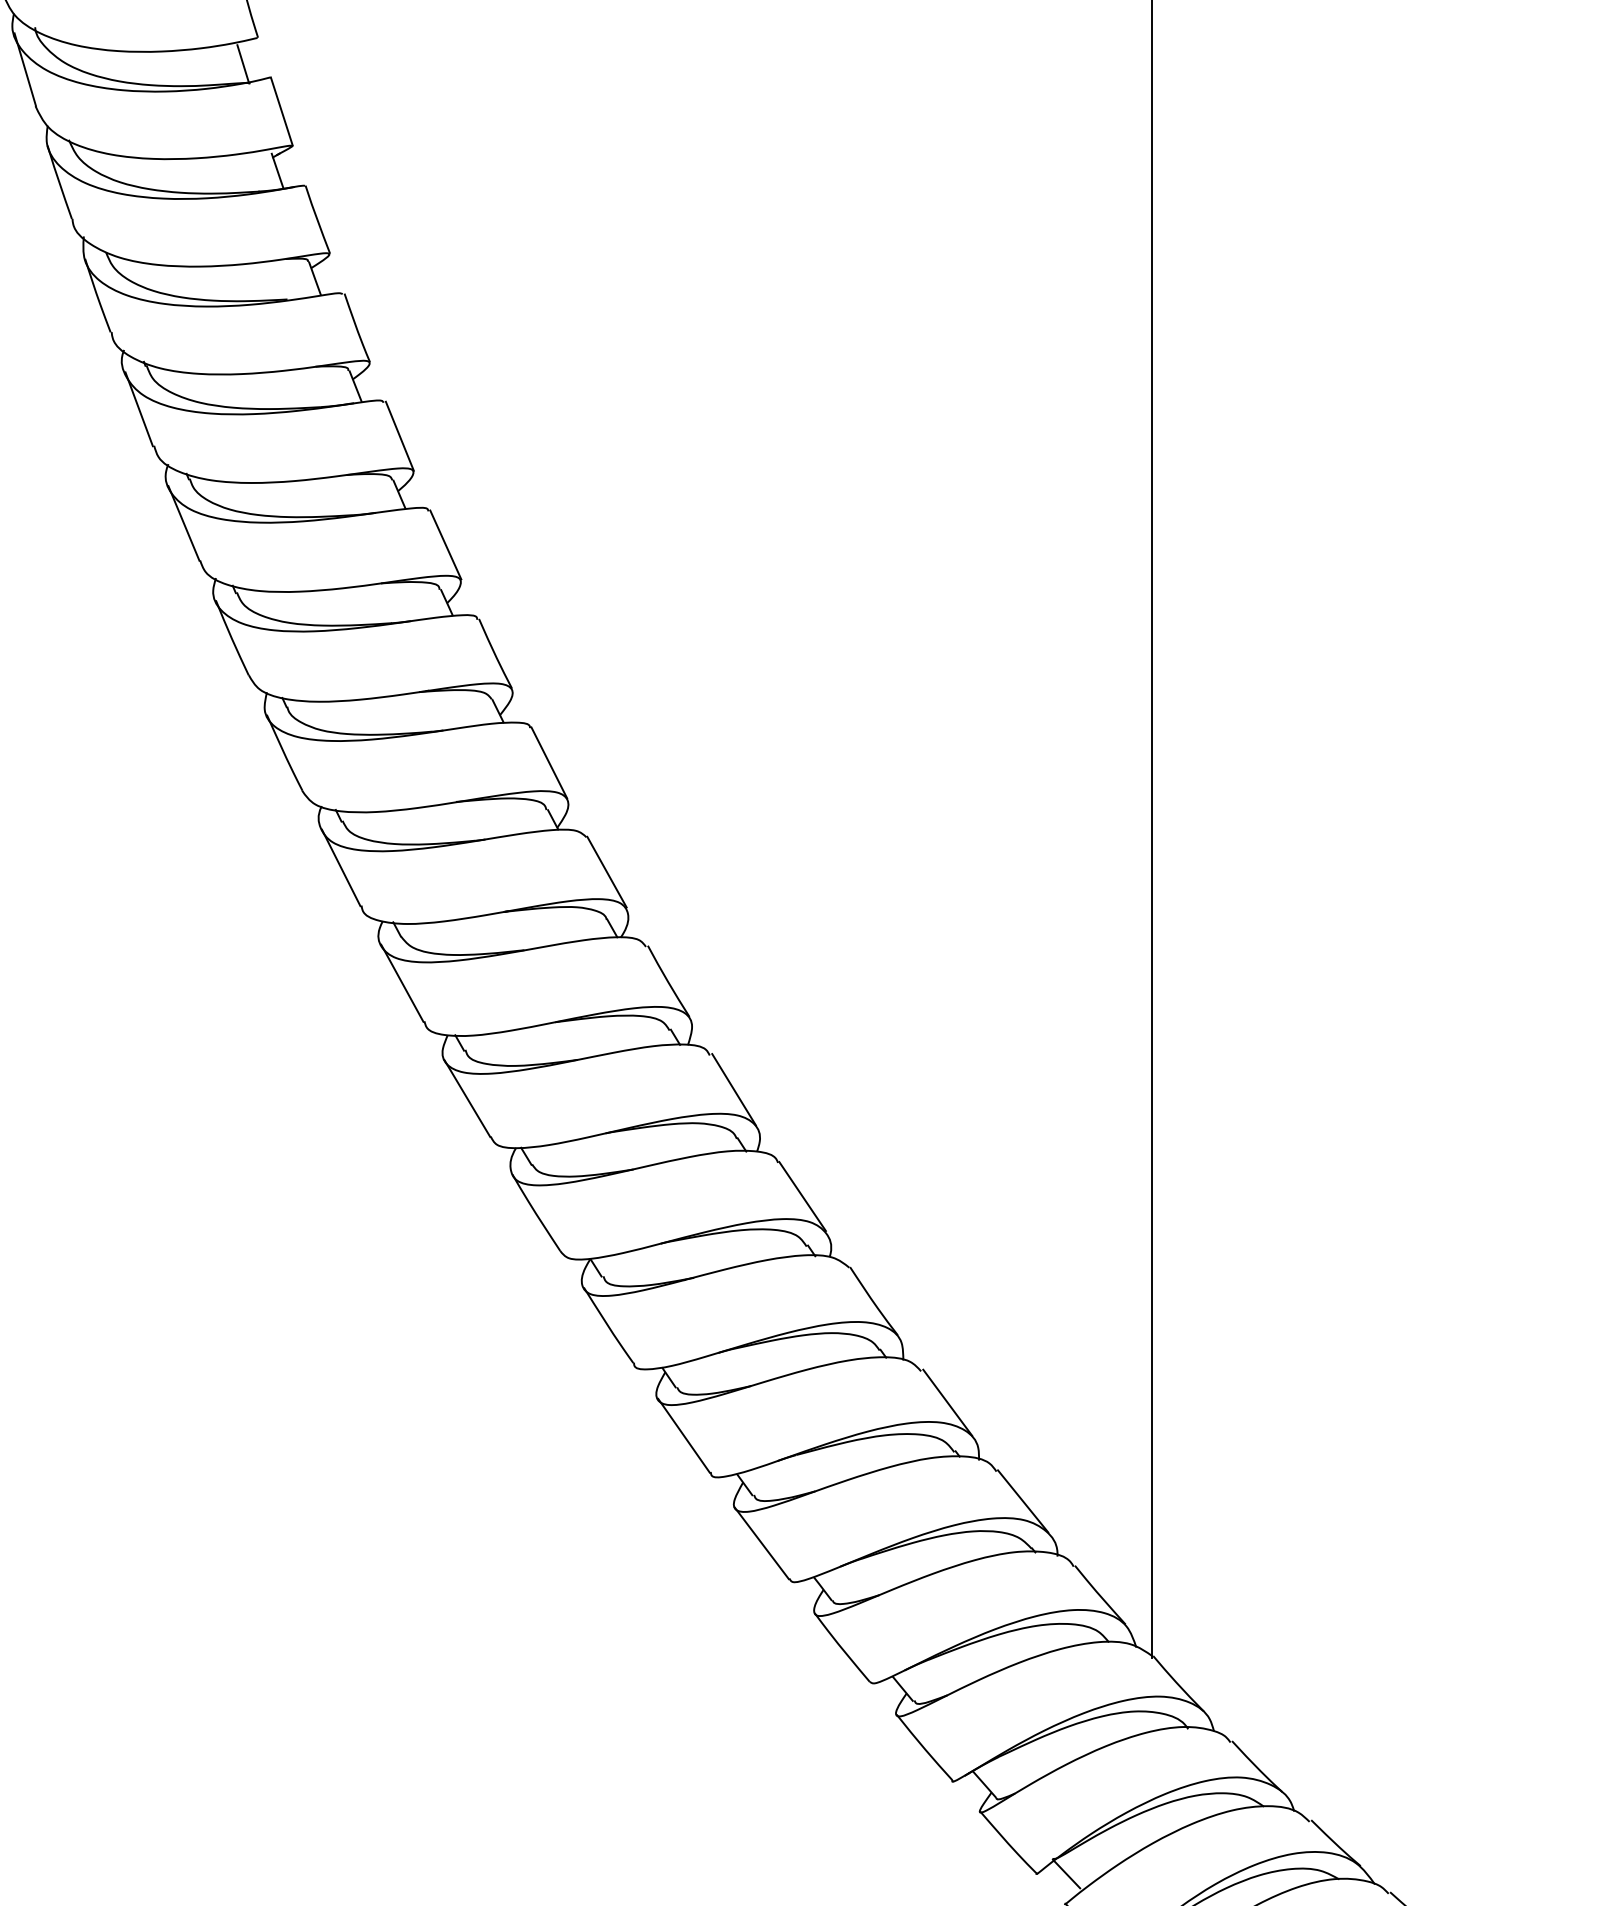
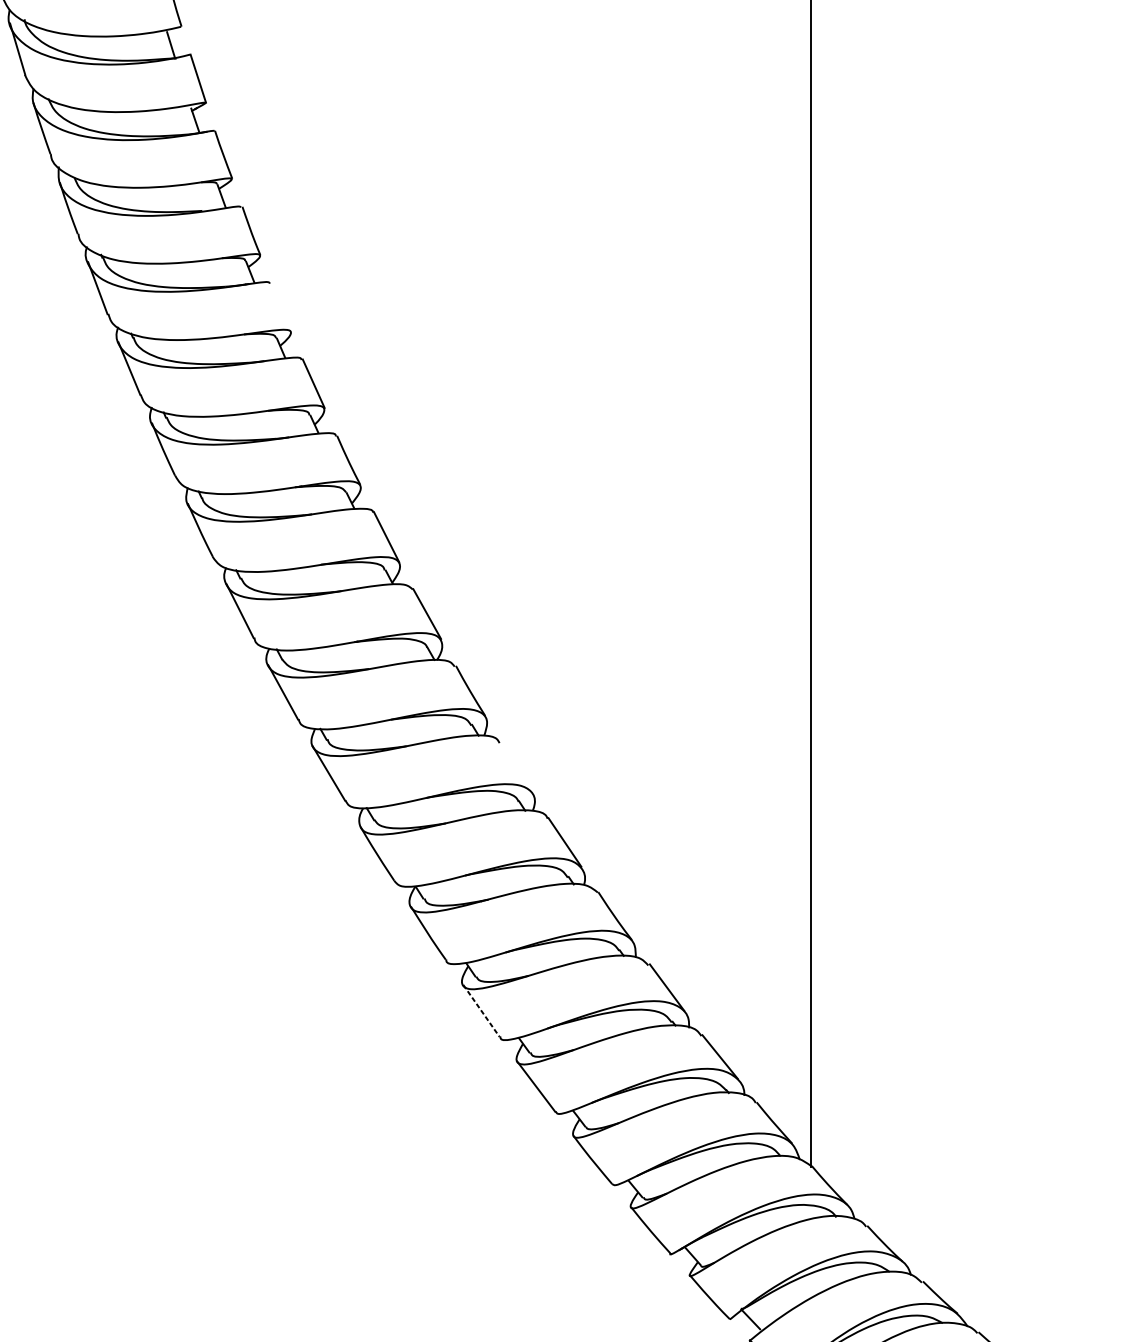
line: (399, 435) -> (281, 306), removed
line: (733, 1089) -> (516, 767), removed
line: (684, 1436) -> (481, 1011), solid -> dashed

